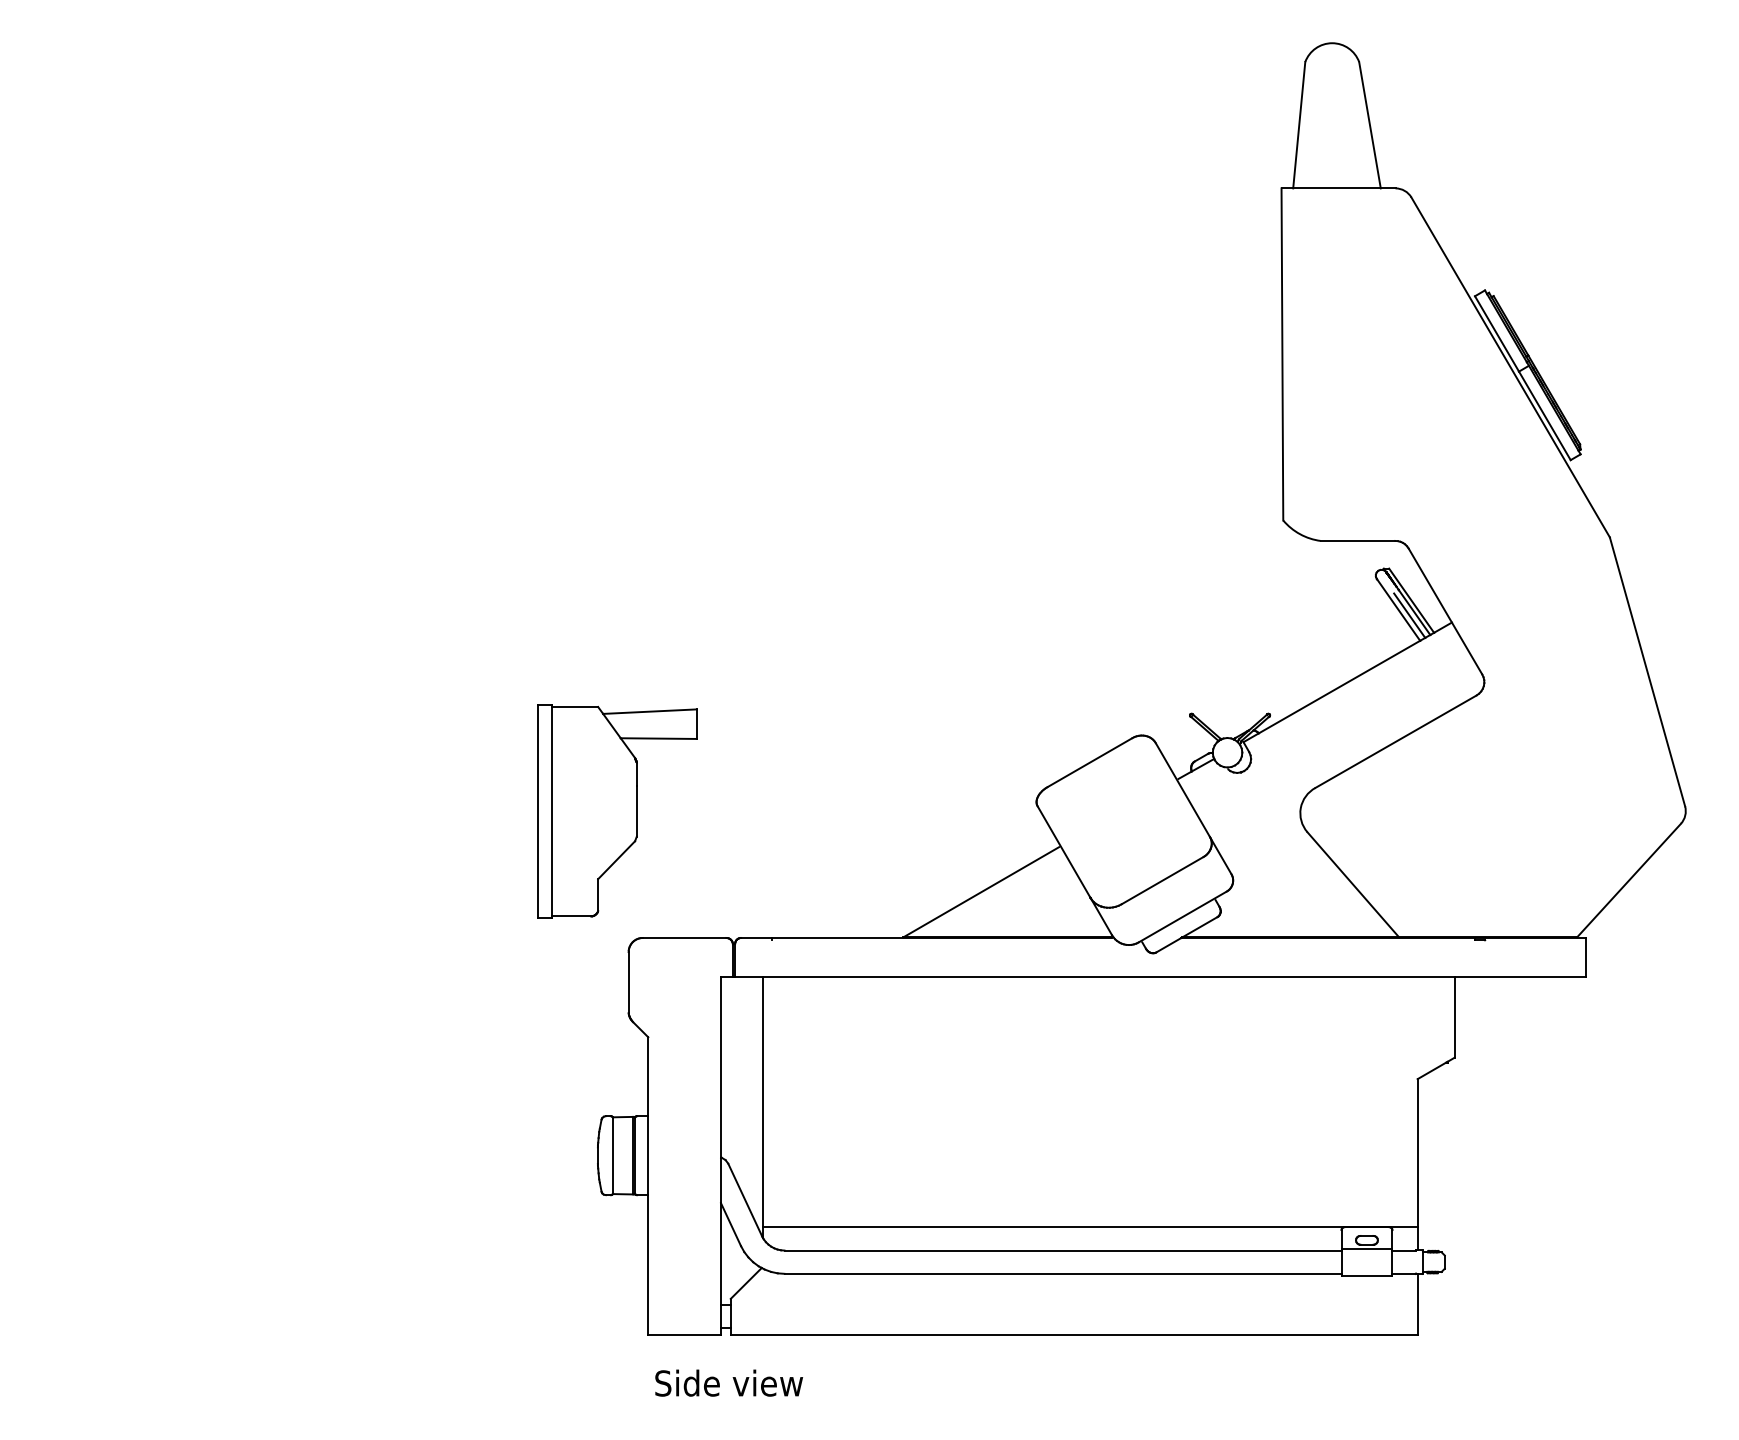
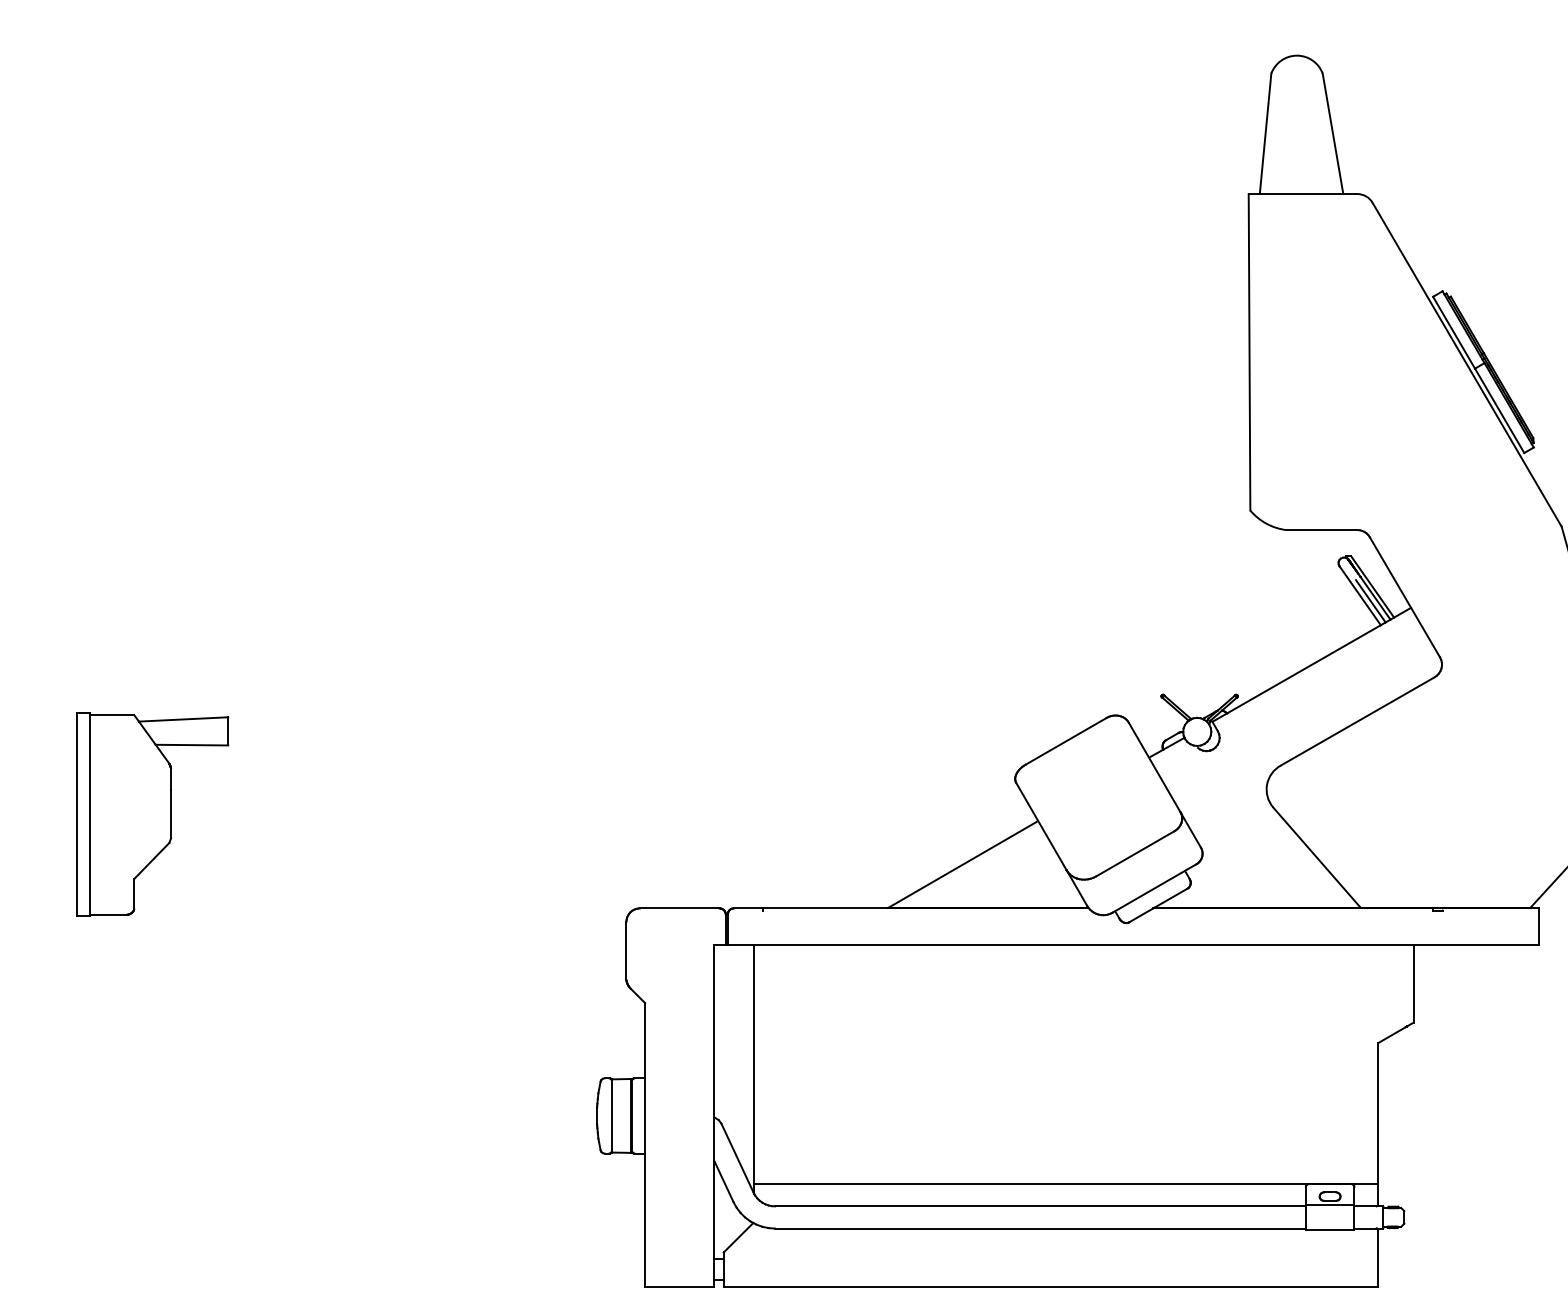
part: (617, 811) -> (152, 814), moved

